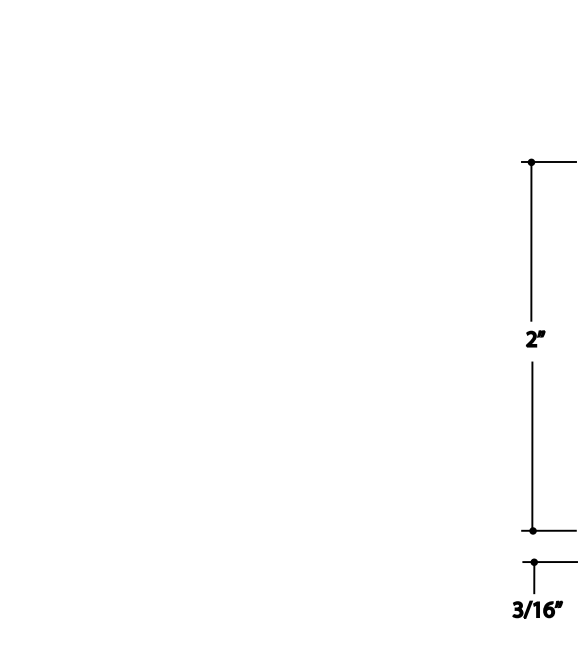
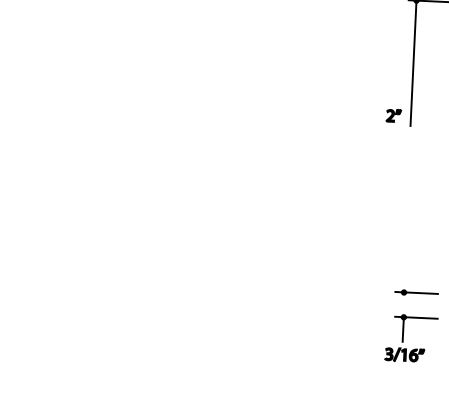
part: (535, 338) -> (393, 115), moved
line: (532, 447) -> (406, 226), removed

